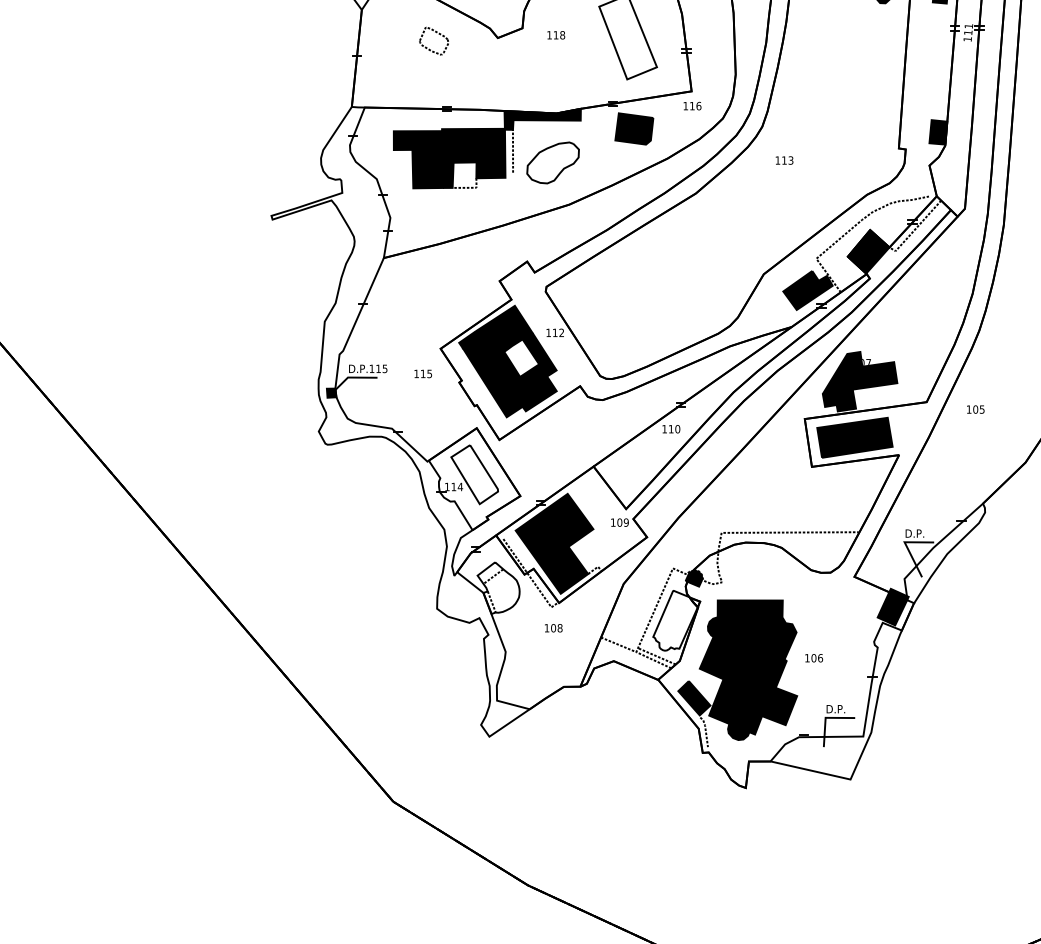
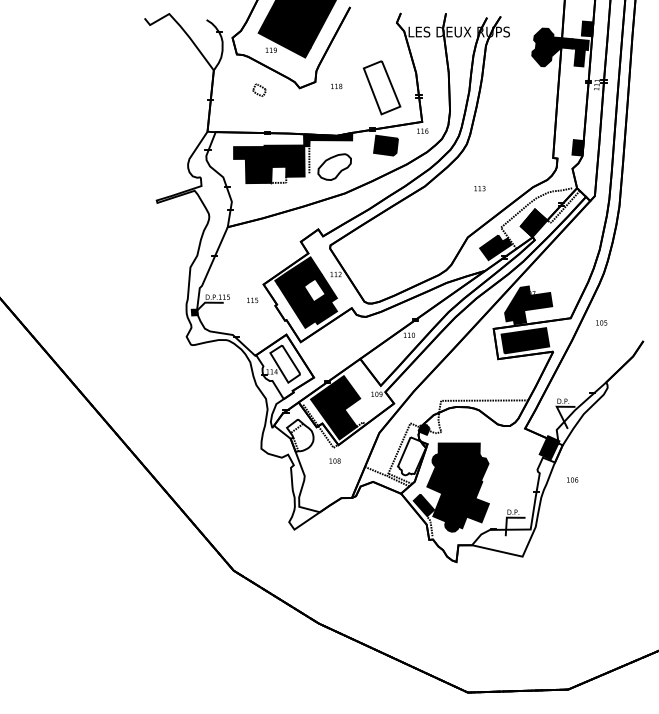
part: (434, 41) -> (259, 90), size x0.7
text: (783, 160) -> (479, 188), moved
text: (813, 657) -> (572, 479), moved

